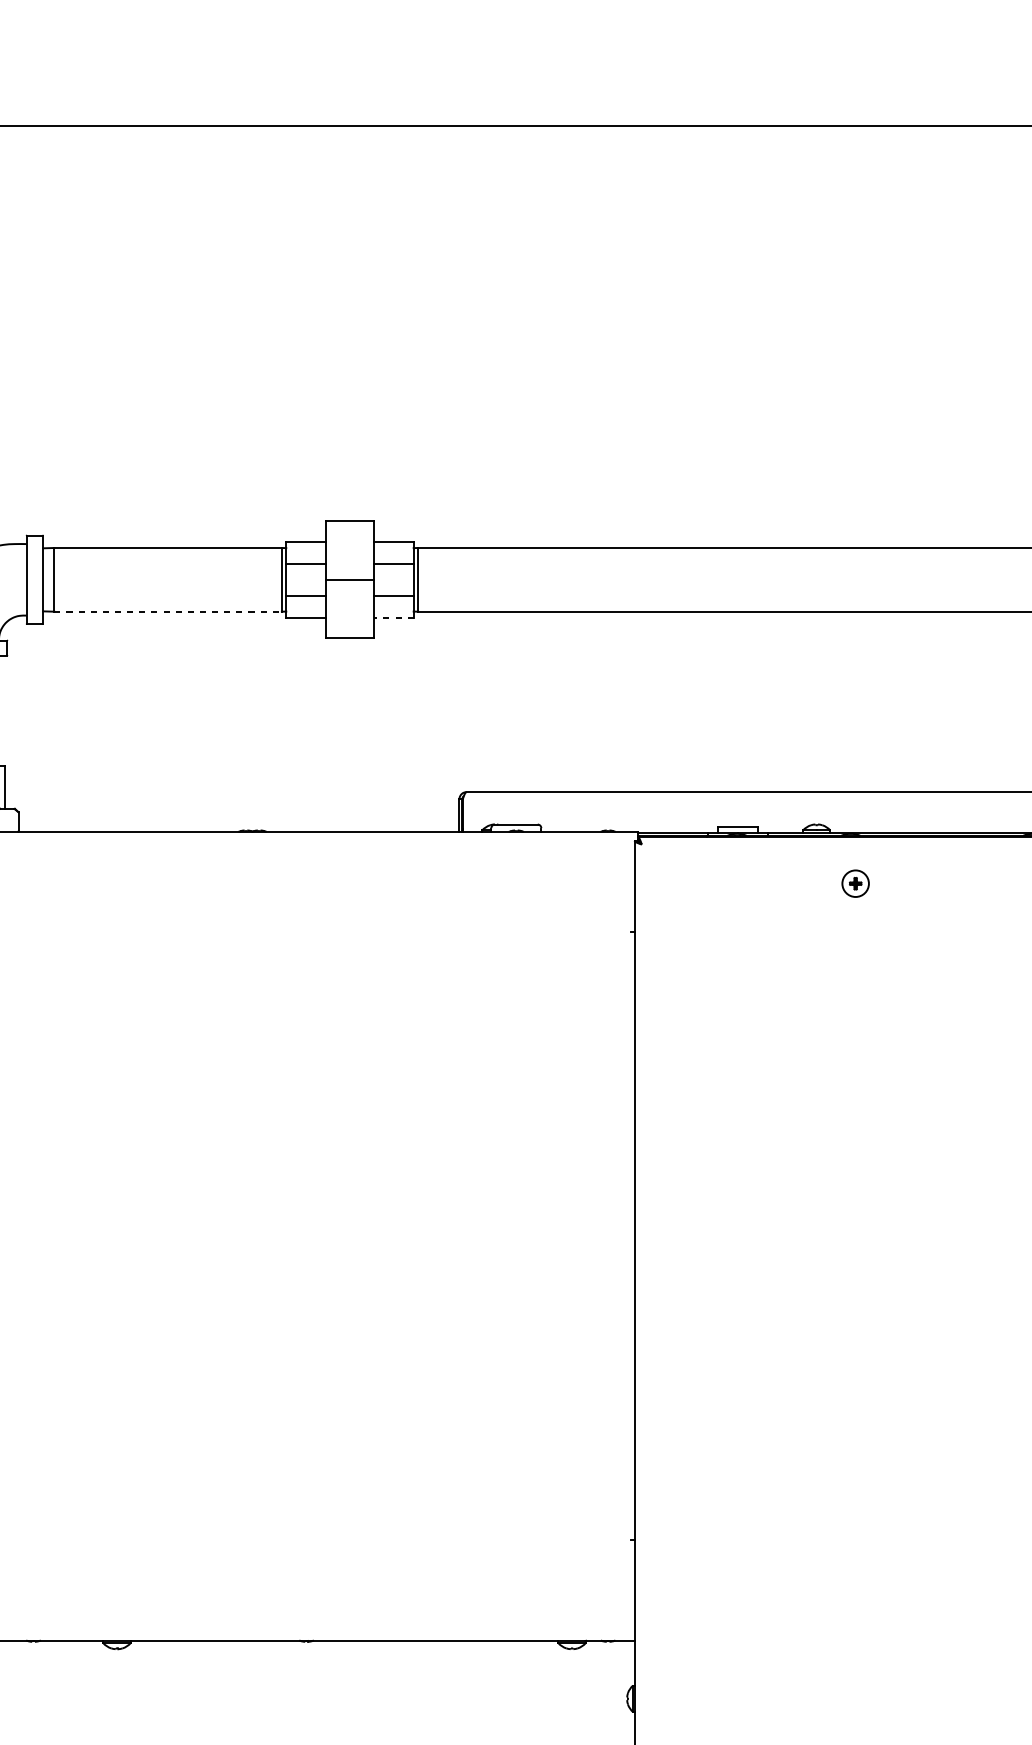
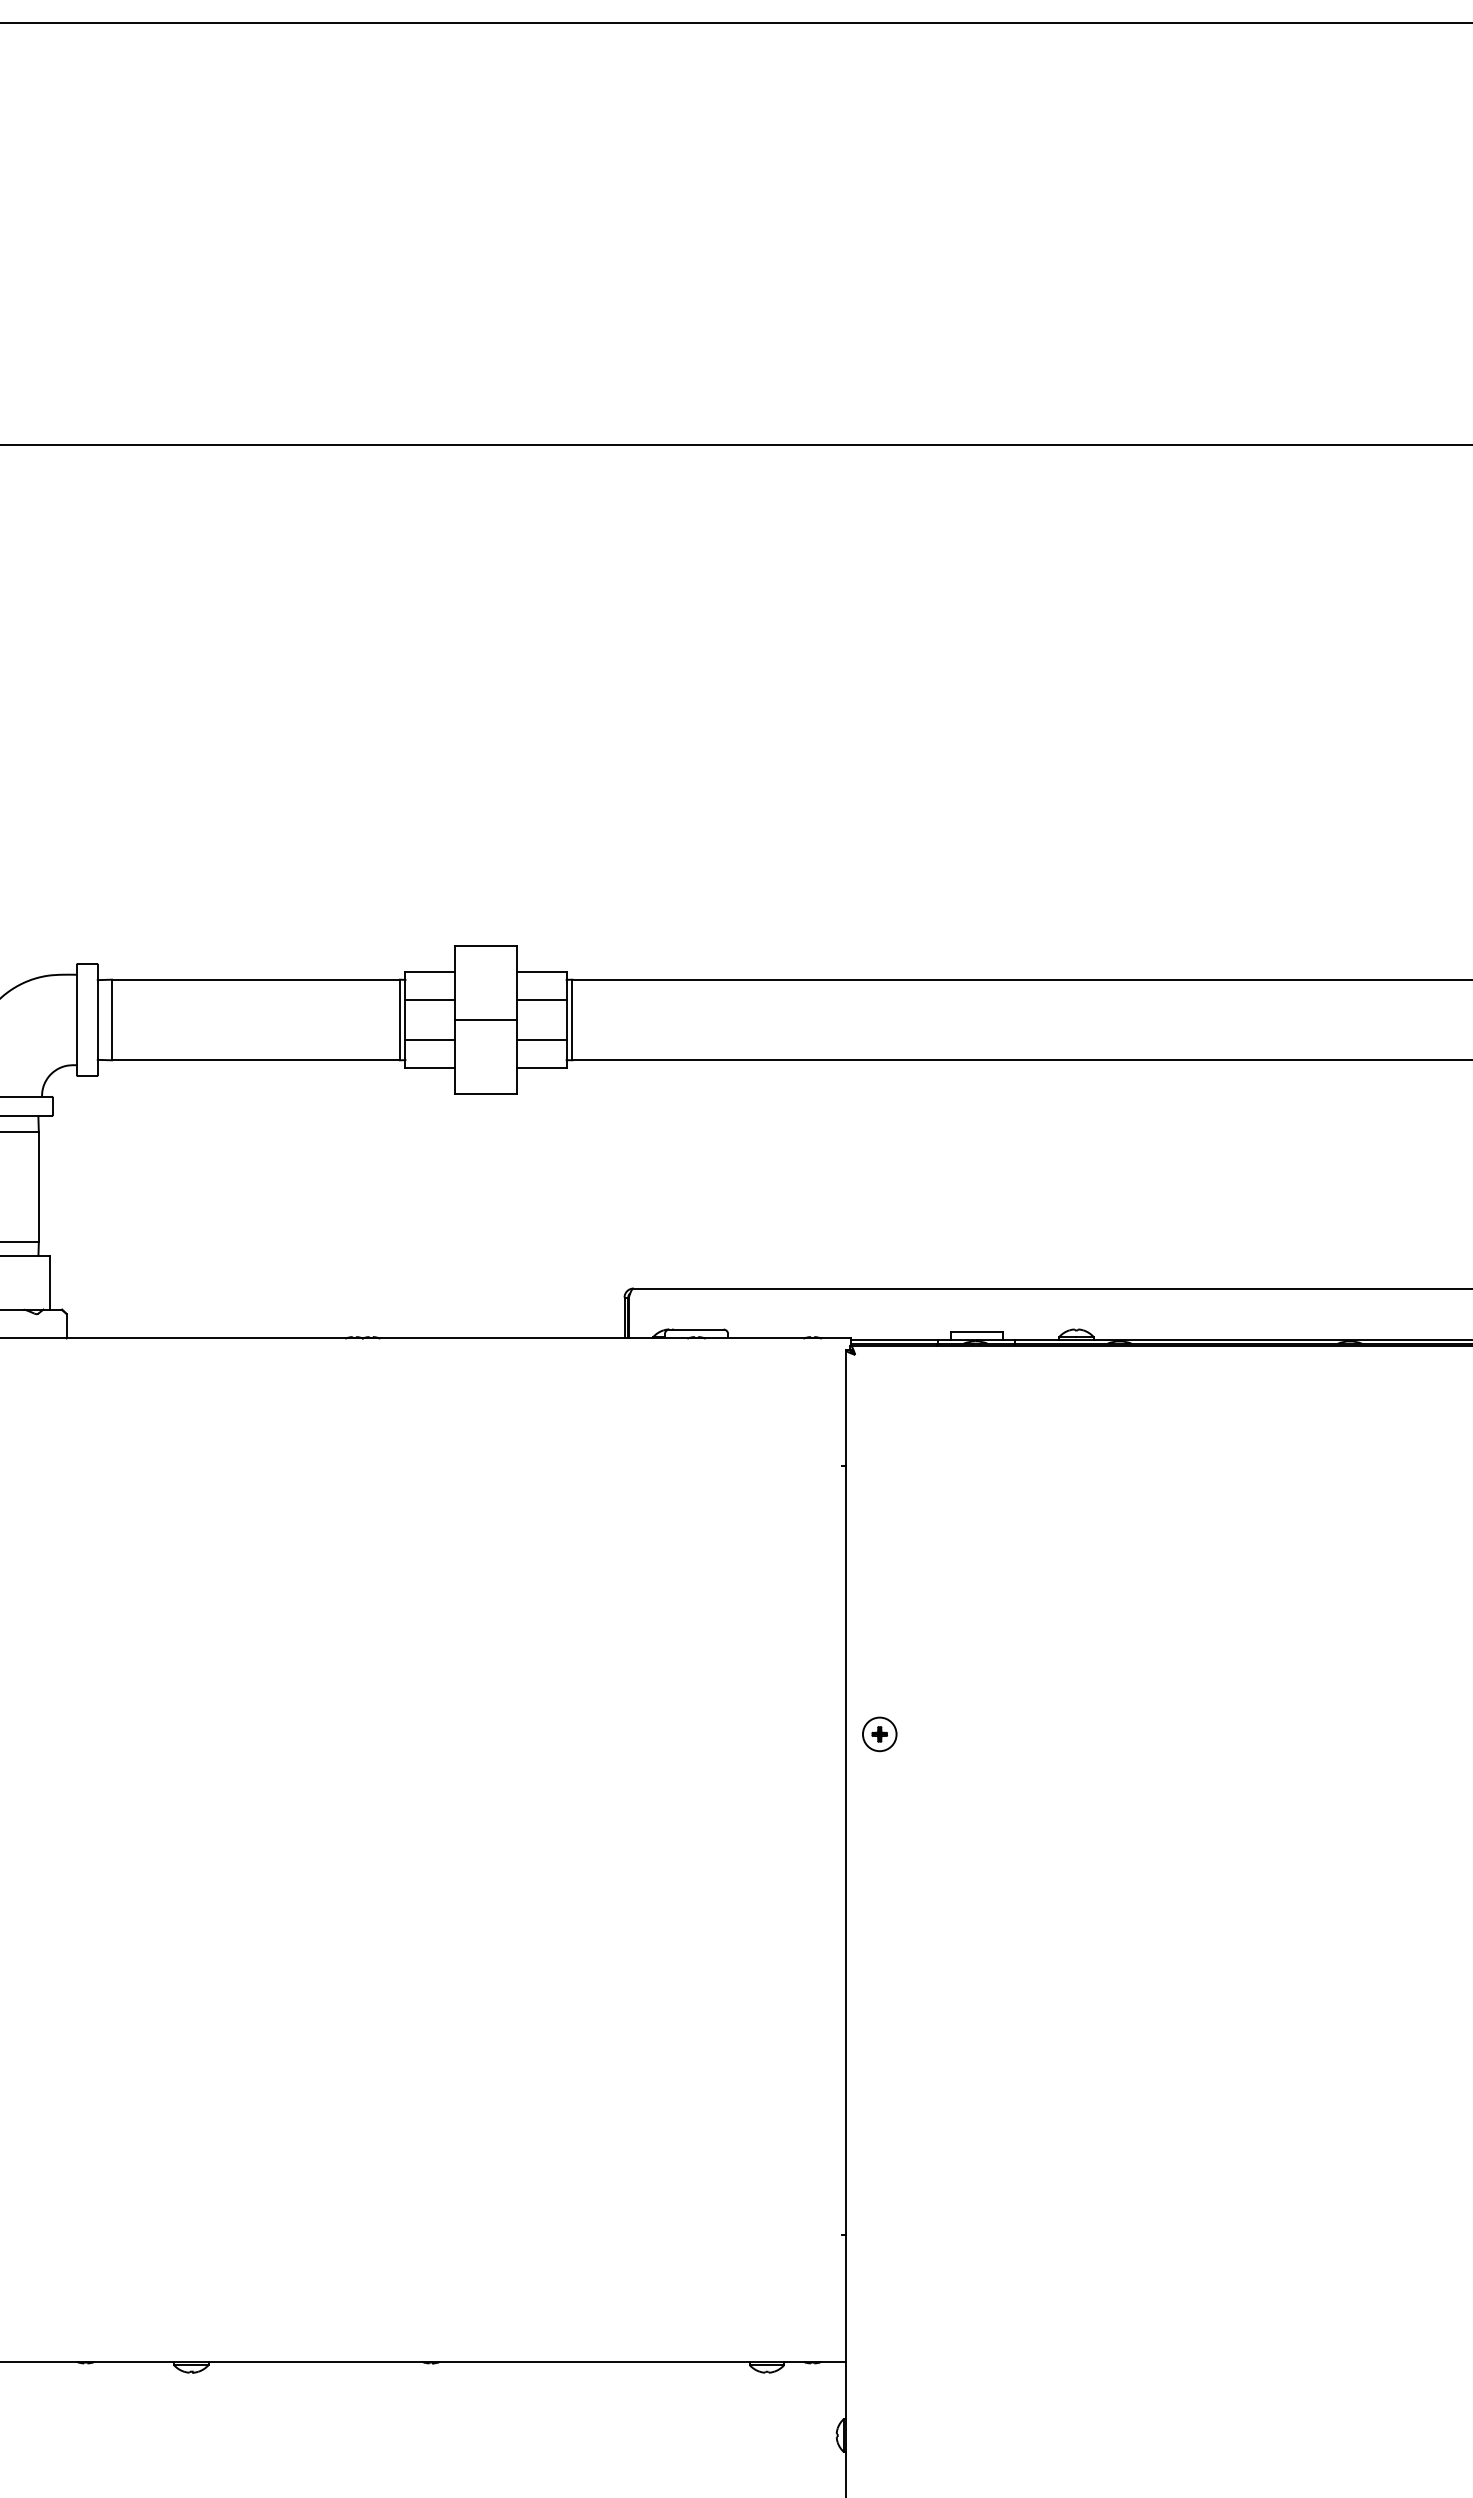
line: (167, 611) -> (255, 1060), dashed -> solid
line: (393, 617) -> (541, 1067), dashed -> solid
part: (855, 883) -> (879, 1734), moved

